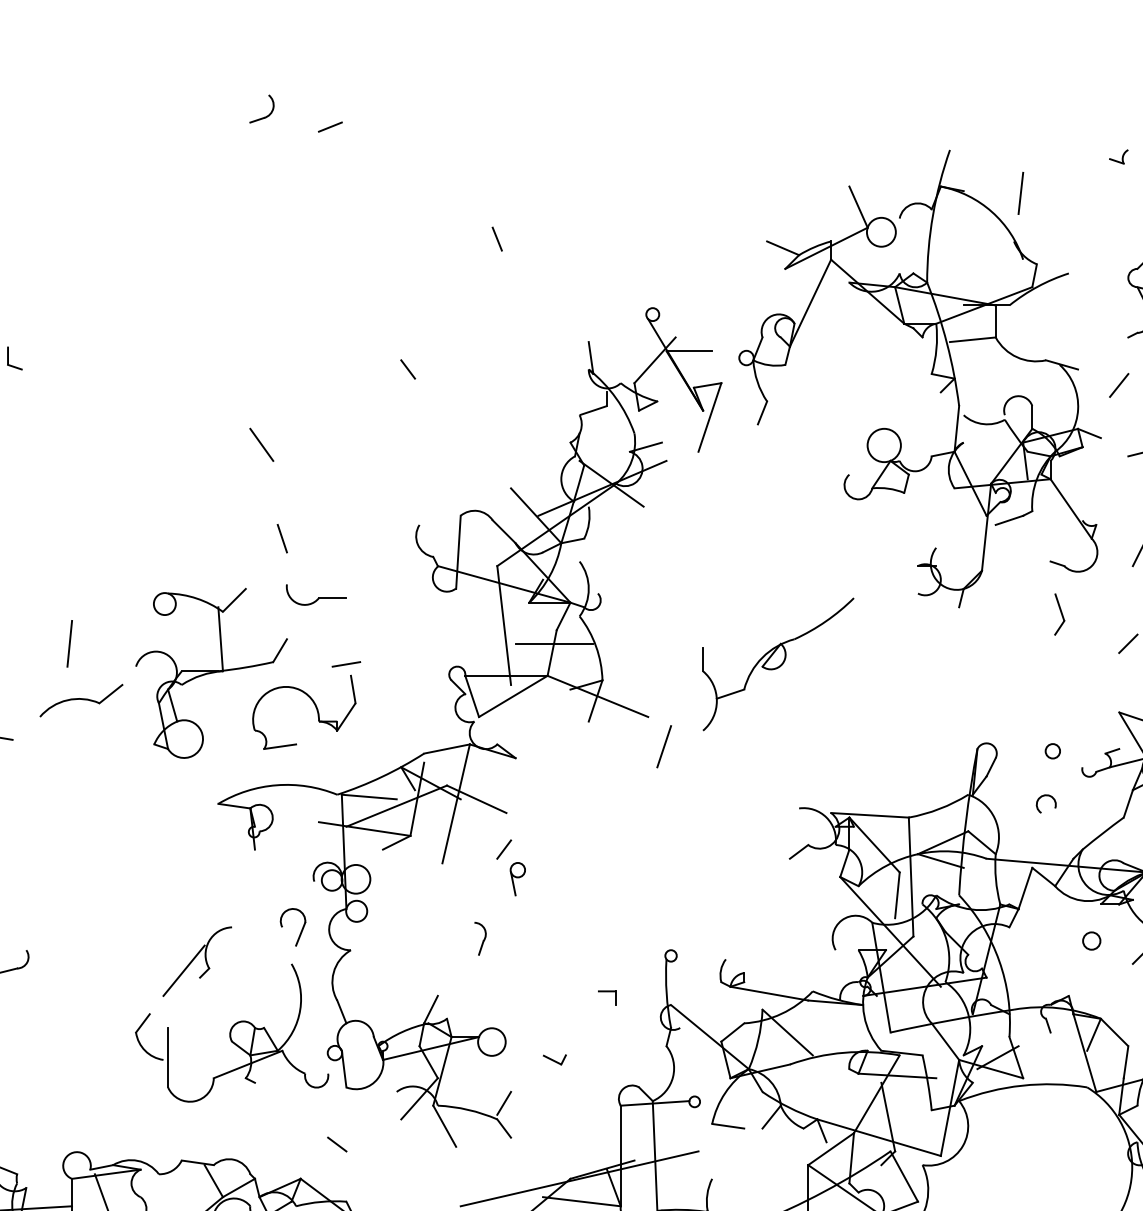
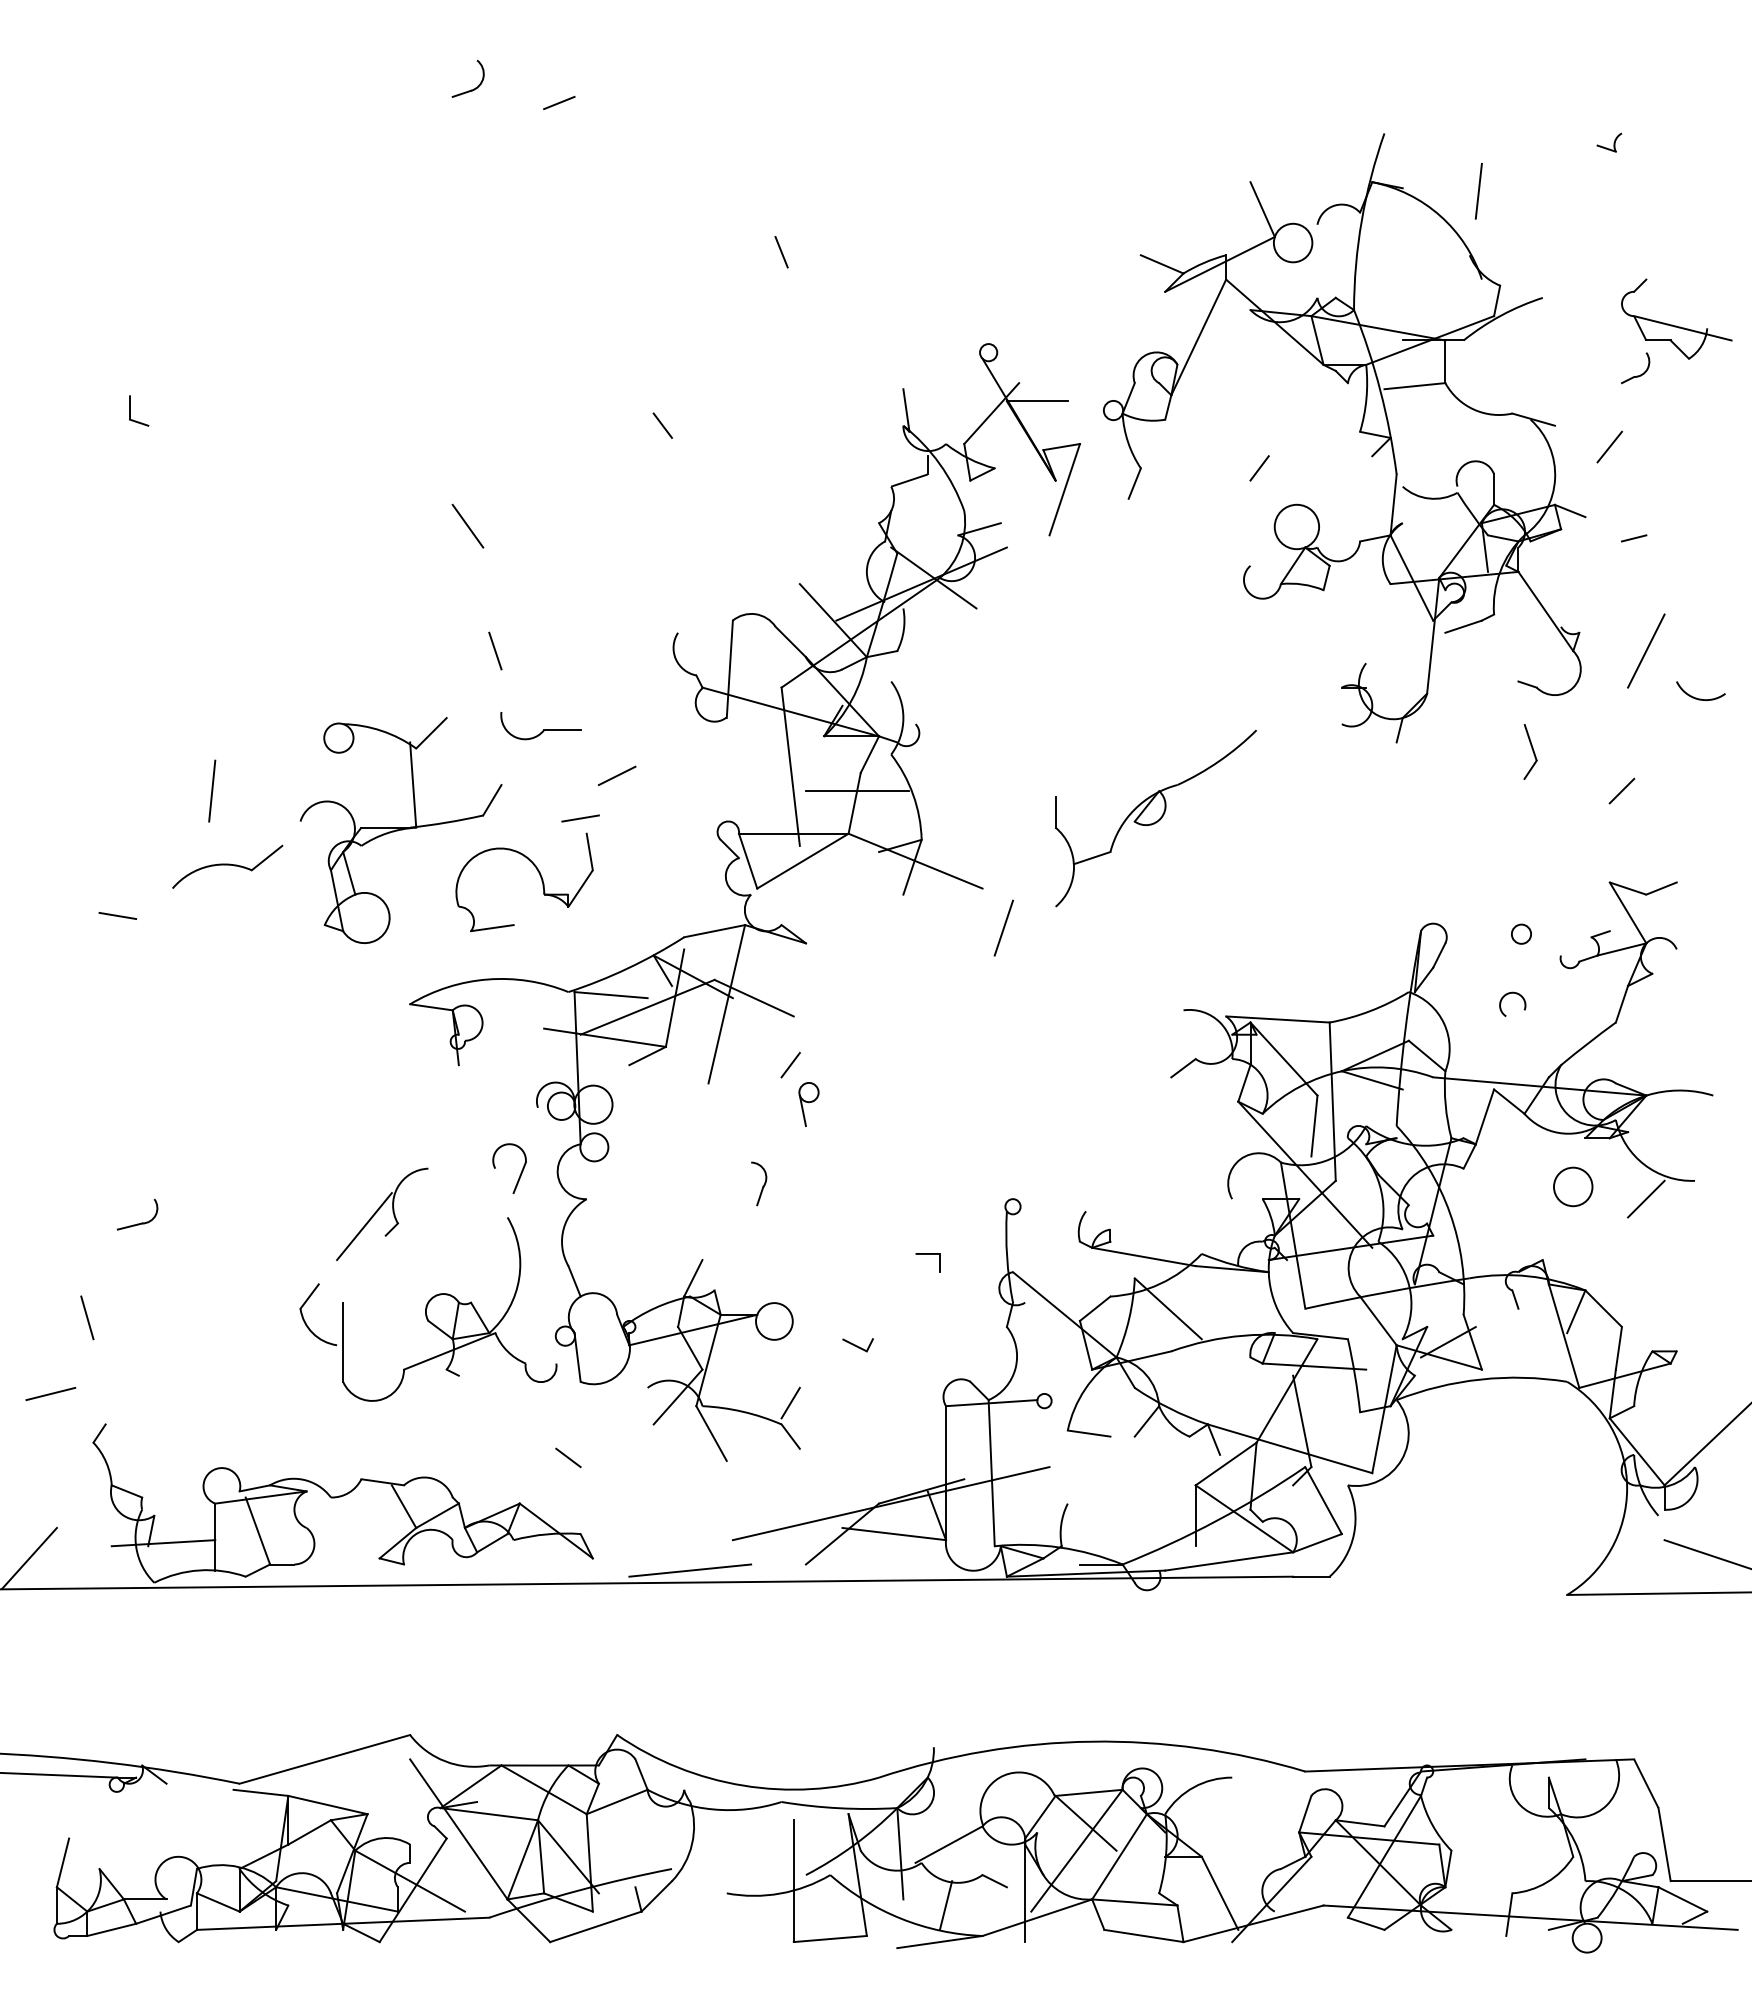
line: (856, 401) -> (1259, 468), added
line: (373, 632) -> (616, 775), added
circle: (1091, 940) -> (1572, 1186), size x1.67

